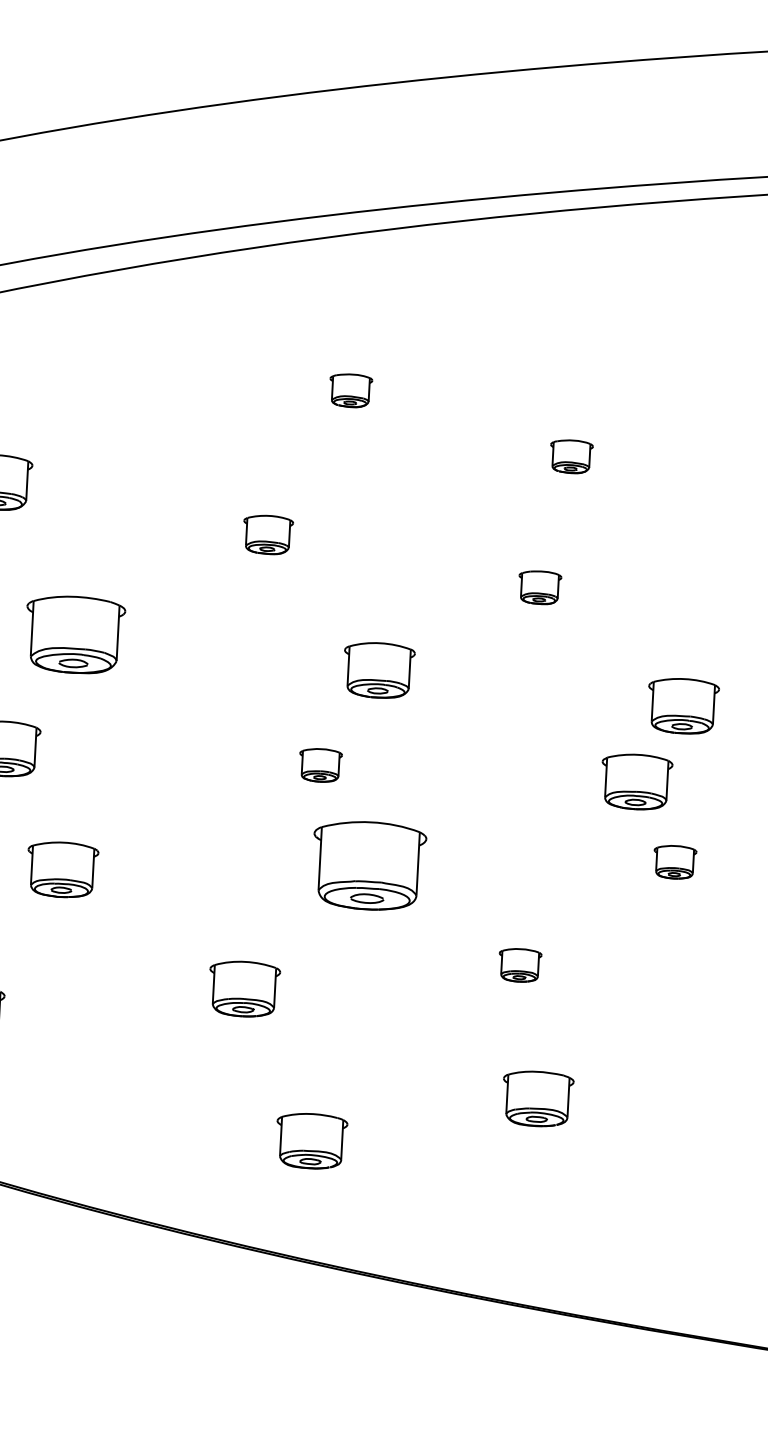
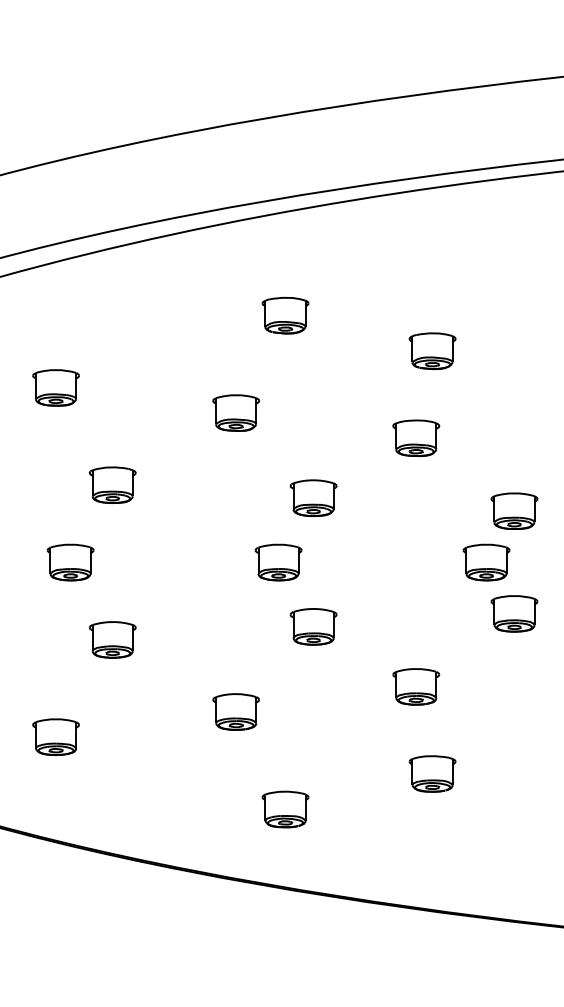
part: (350, 390) -> (285, 315), size x1.67
part: (571, 457) -> (432, 351), size x1.67
part: (267, 534) -> (235, 412), size x1.43
part: (540, 587) -> (416, 438), size x1.67
part: (74, 633) -> (112, 484), size x0.71
part: (320, 765) -> (278, 562), size x1.67
part: (675, 861) -> (514, 613), size x1.67
part: (368, 865) -> (313, 626), size x0.62
part: (520, 964) -> (416, 686), size x1.67

